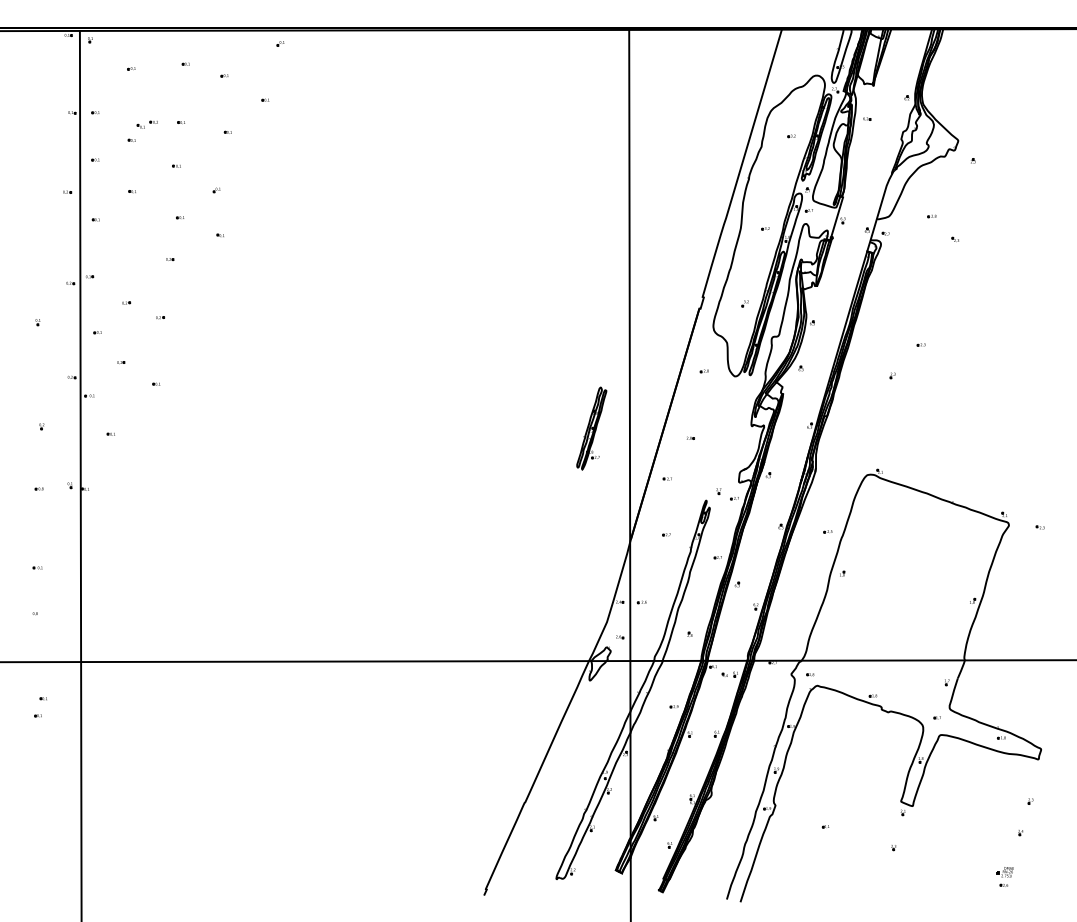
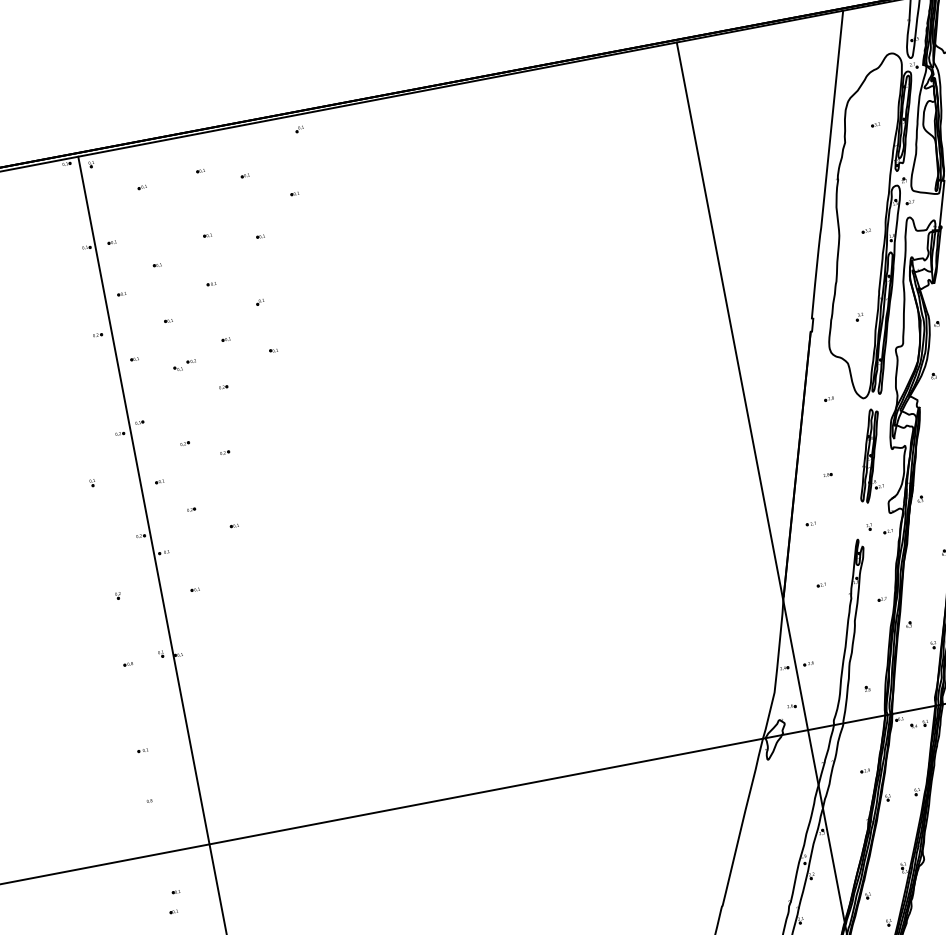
part: (146, 124) -> (183, 365), moved
part: (591, 428) -> (869, 456), moved

